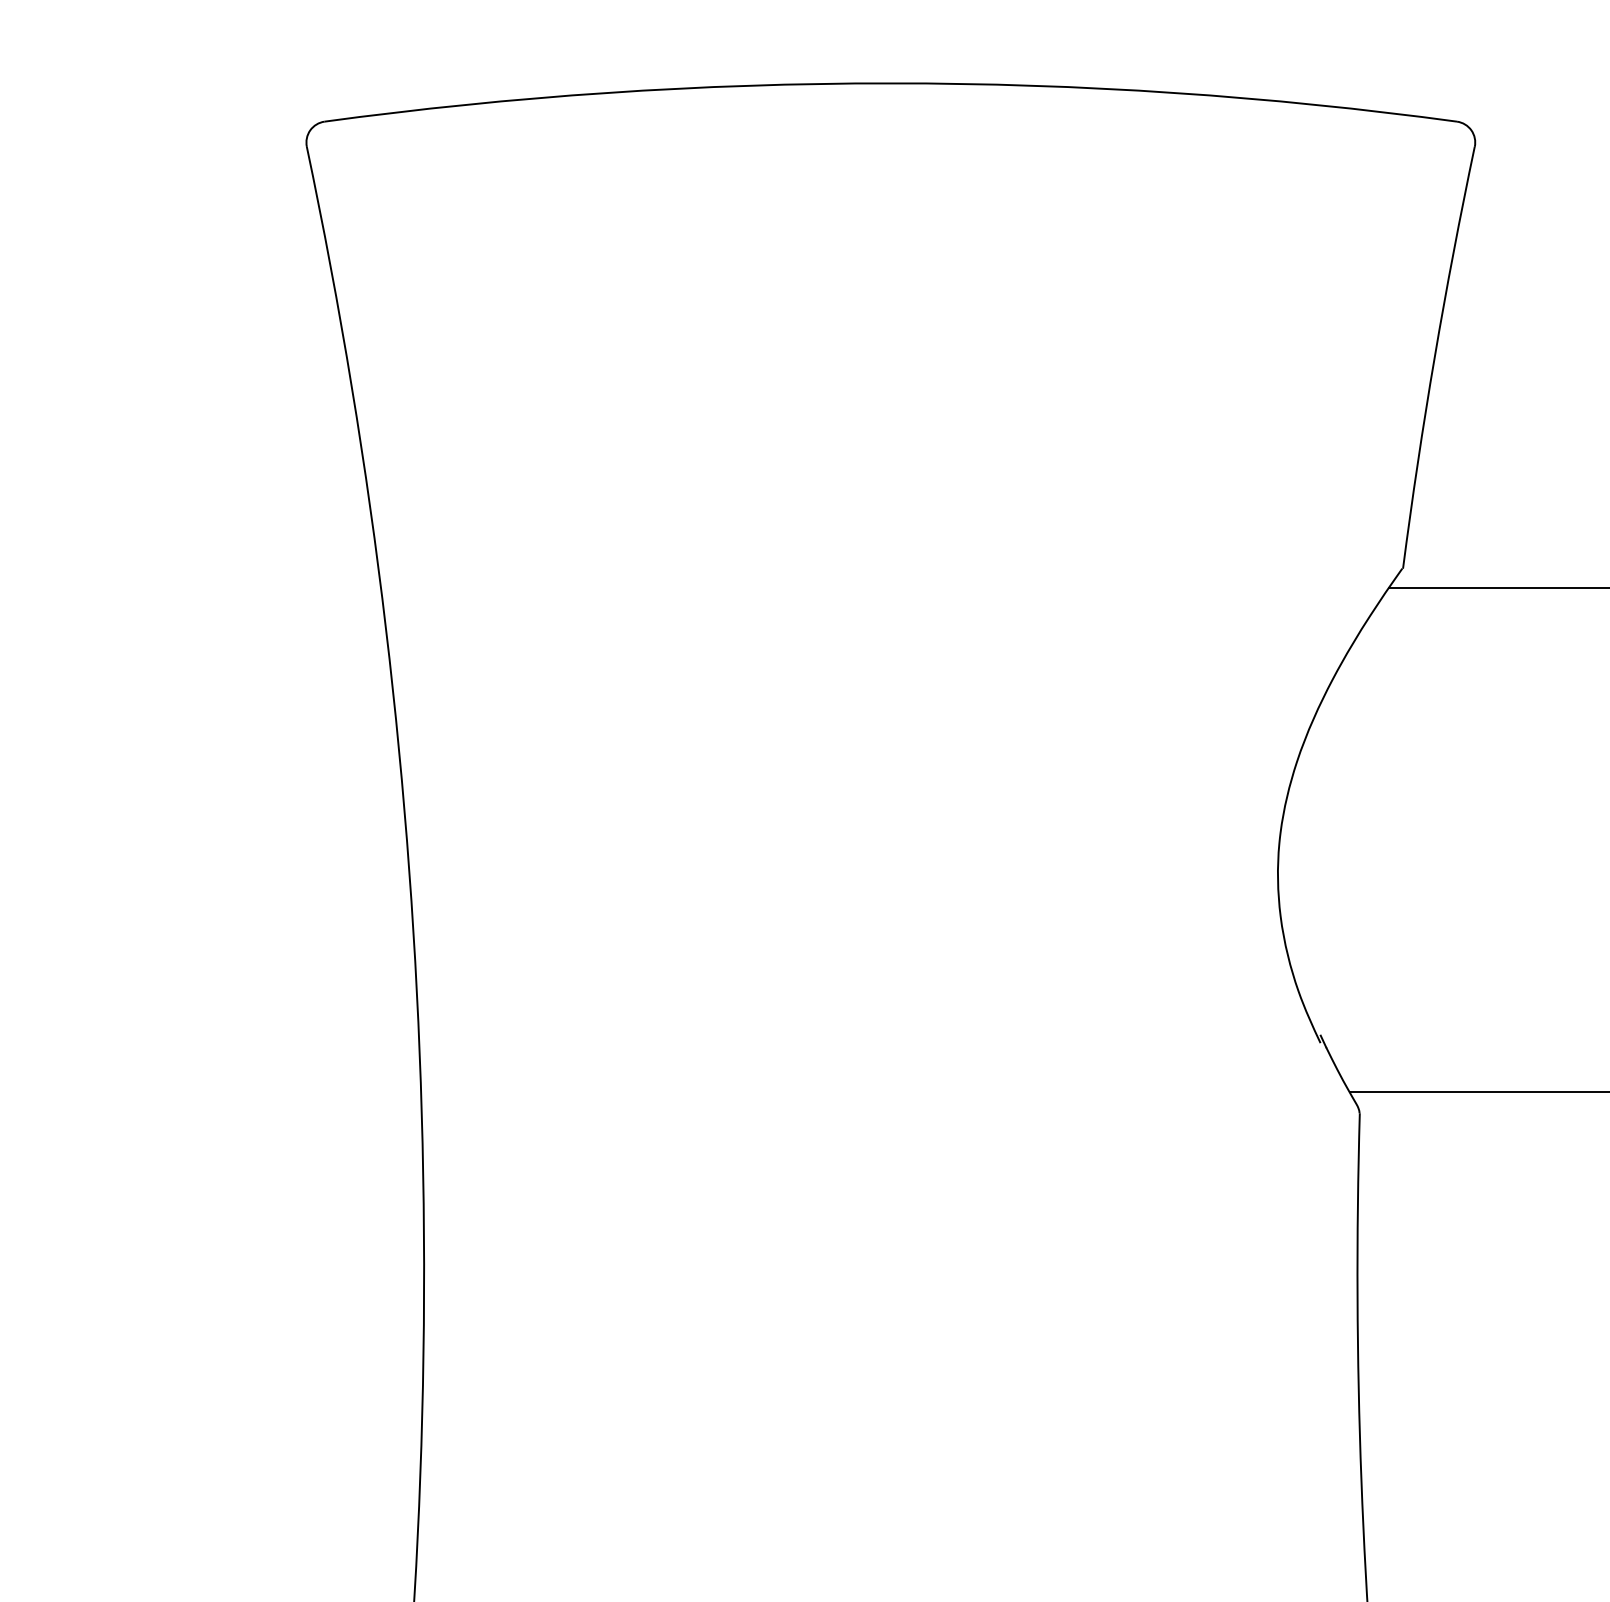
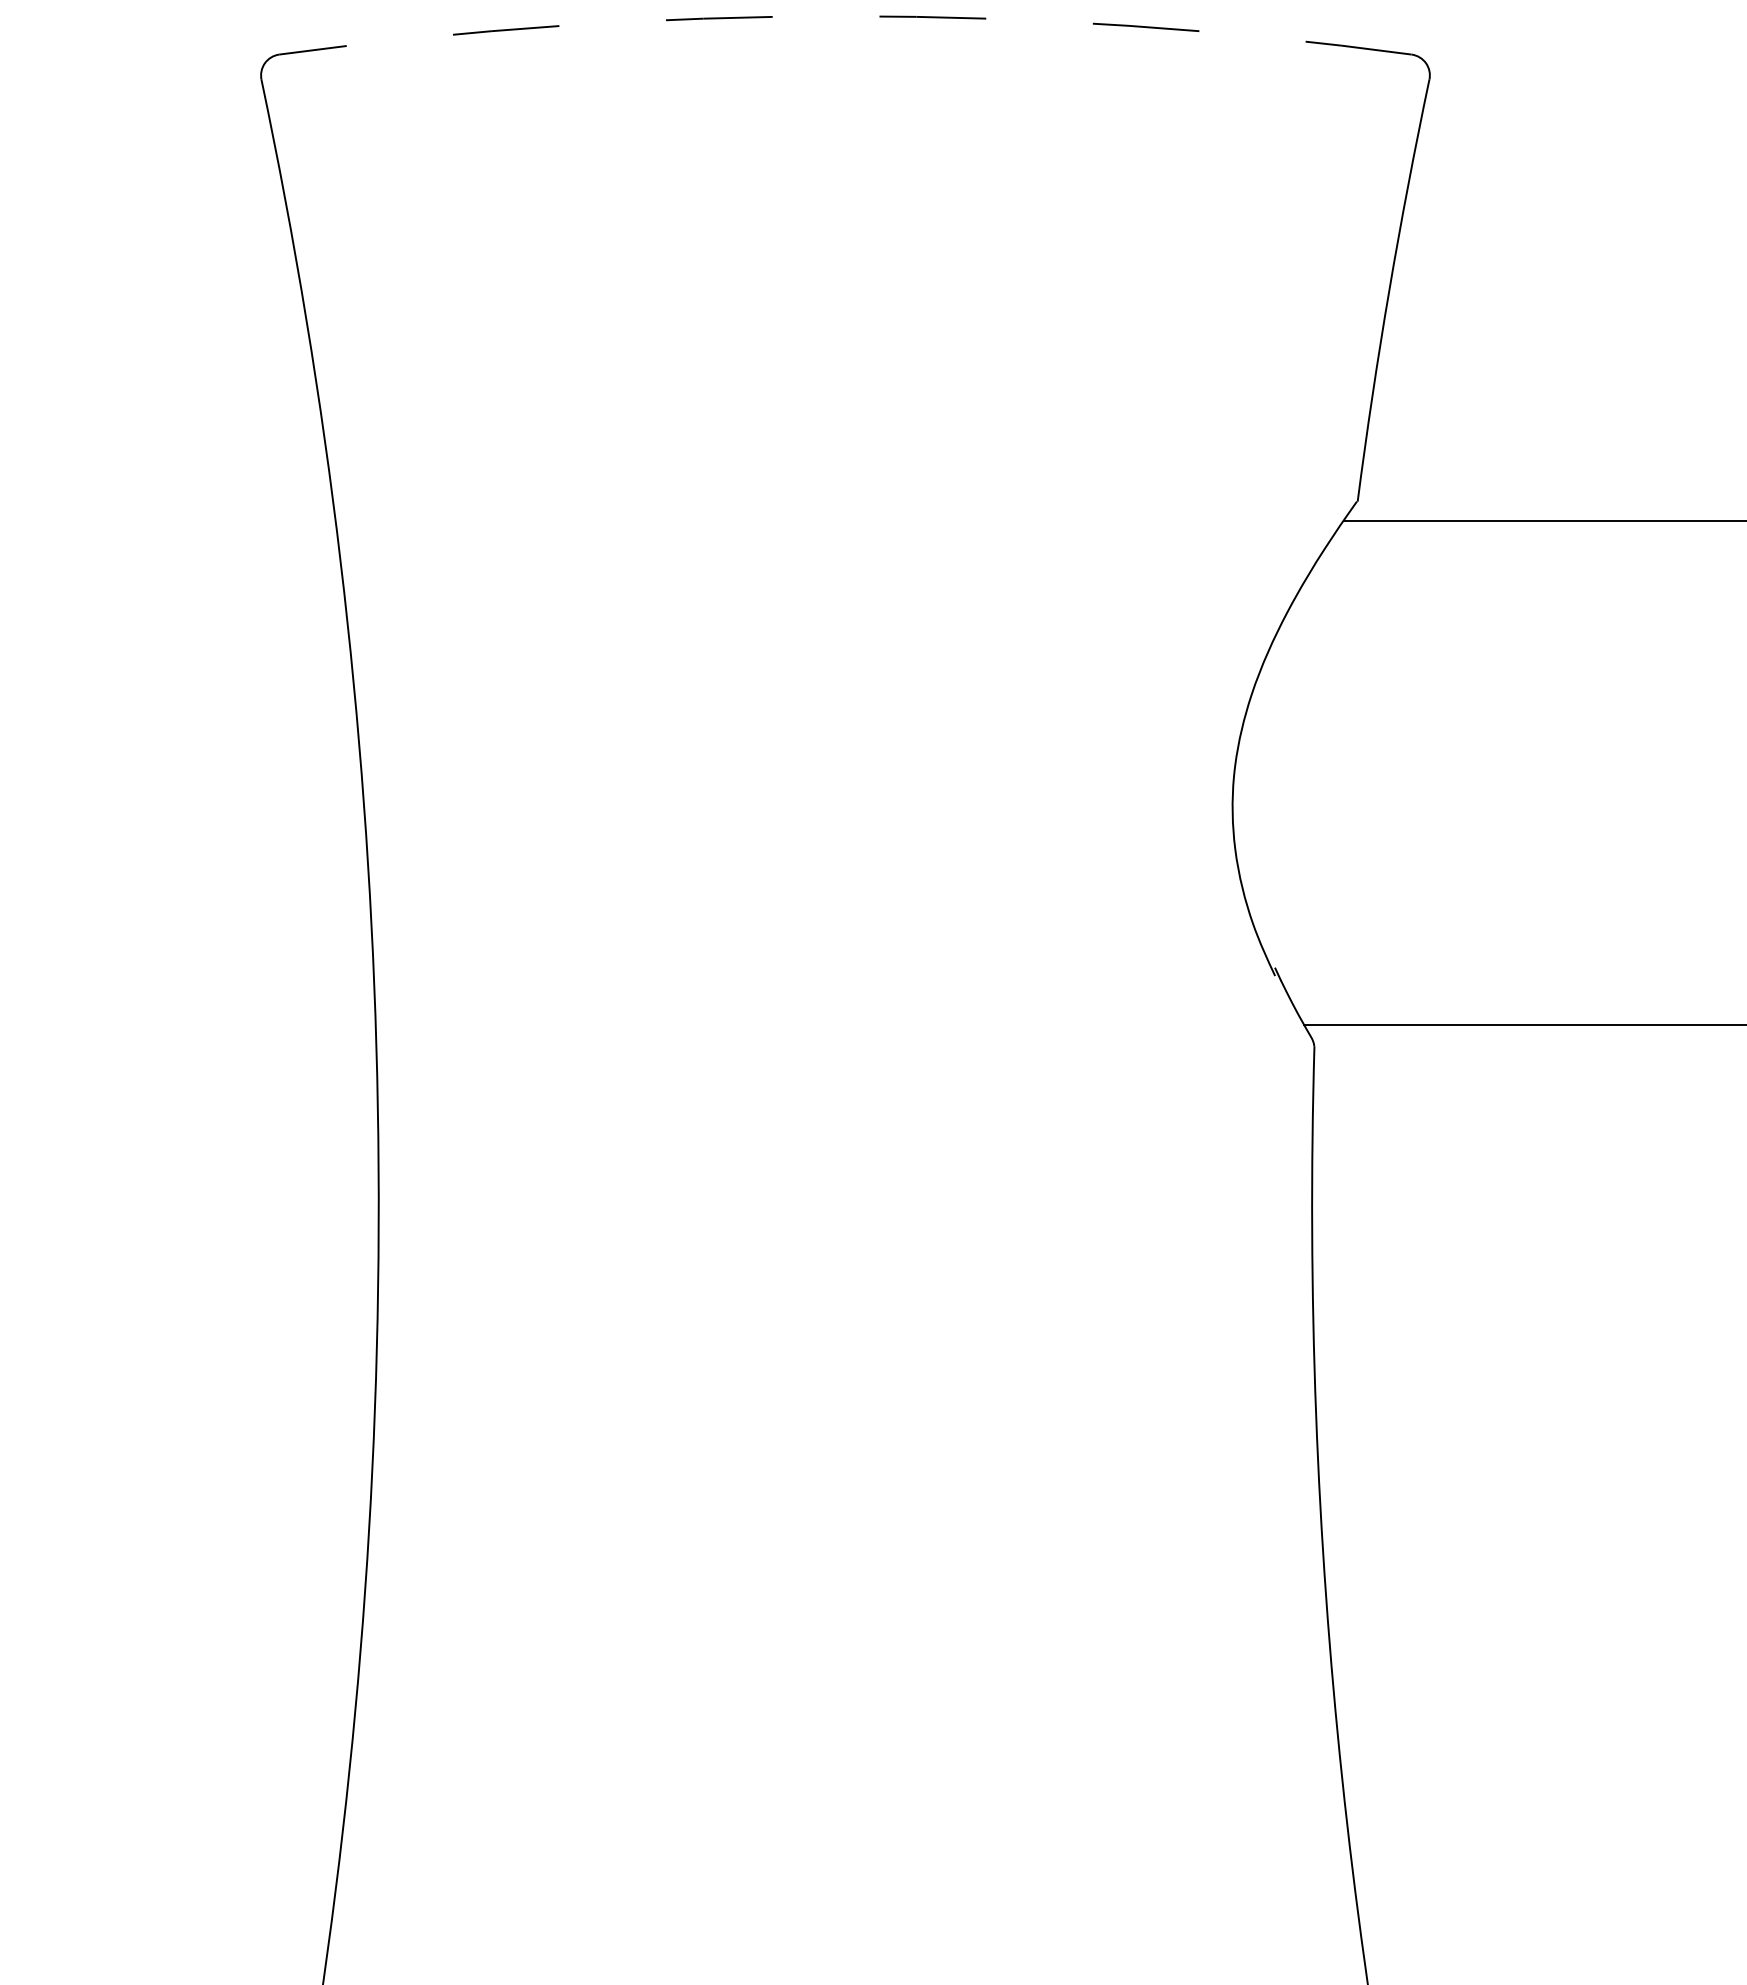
arc: (890, 83) -> (845, 16), solid -> dashed

